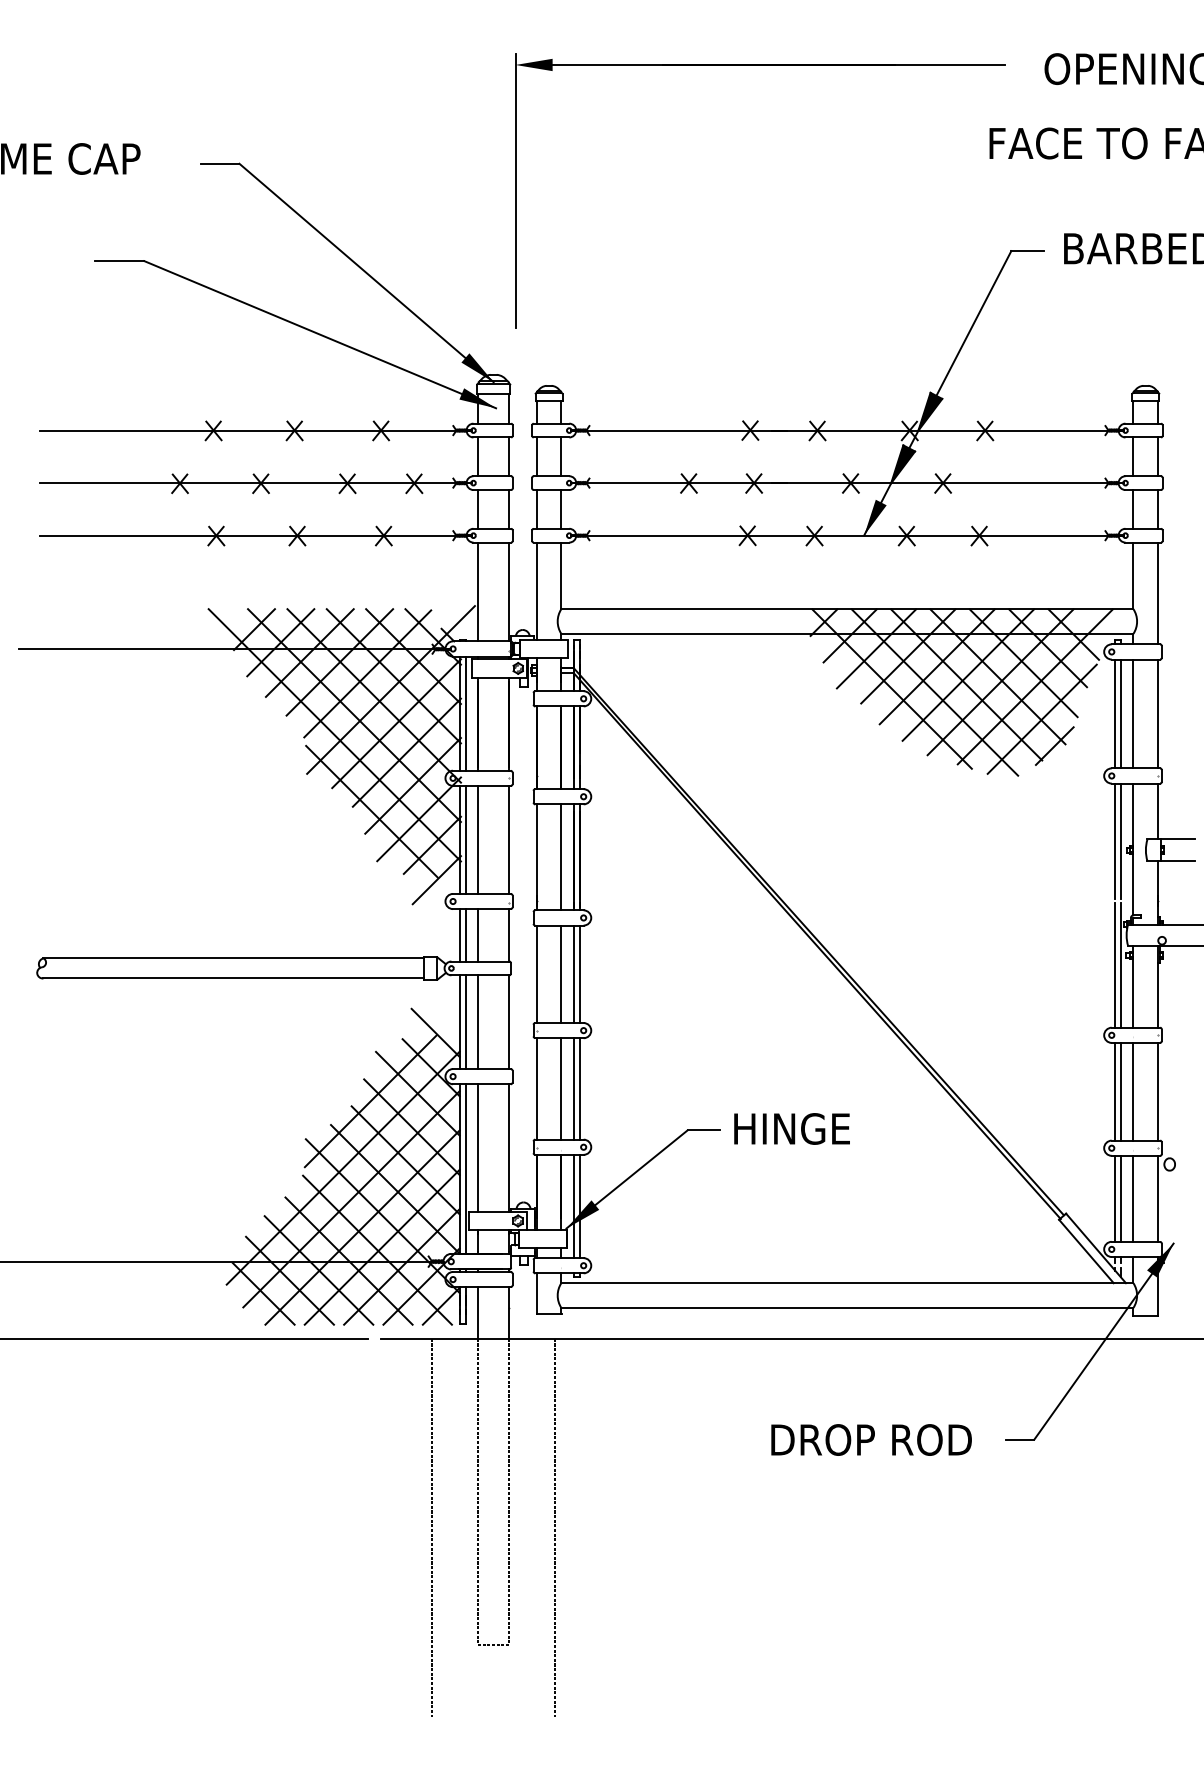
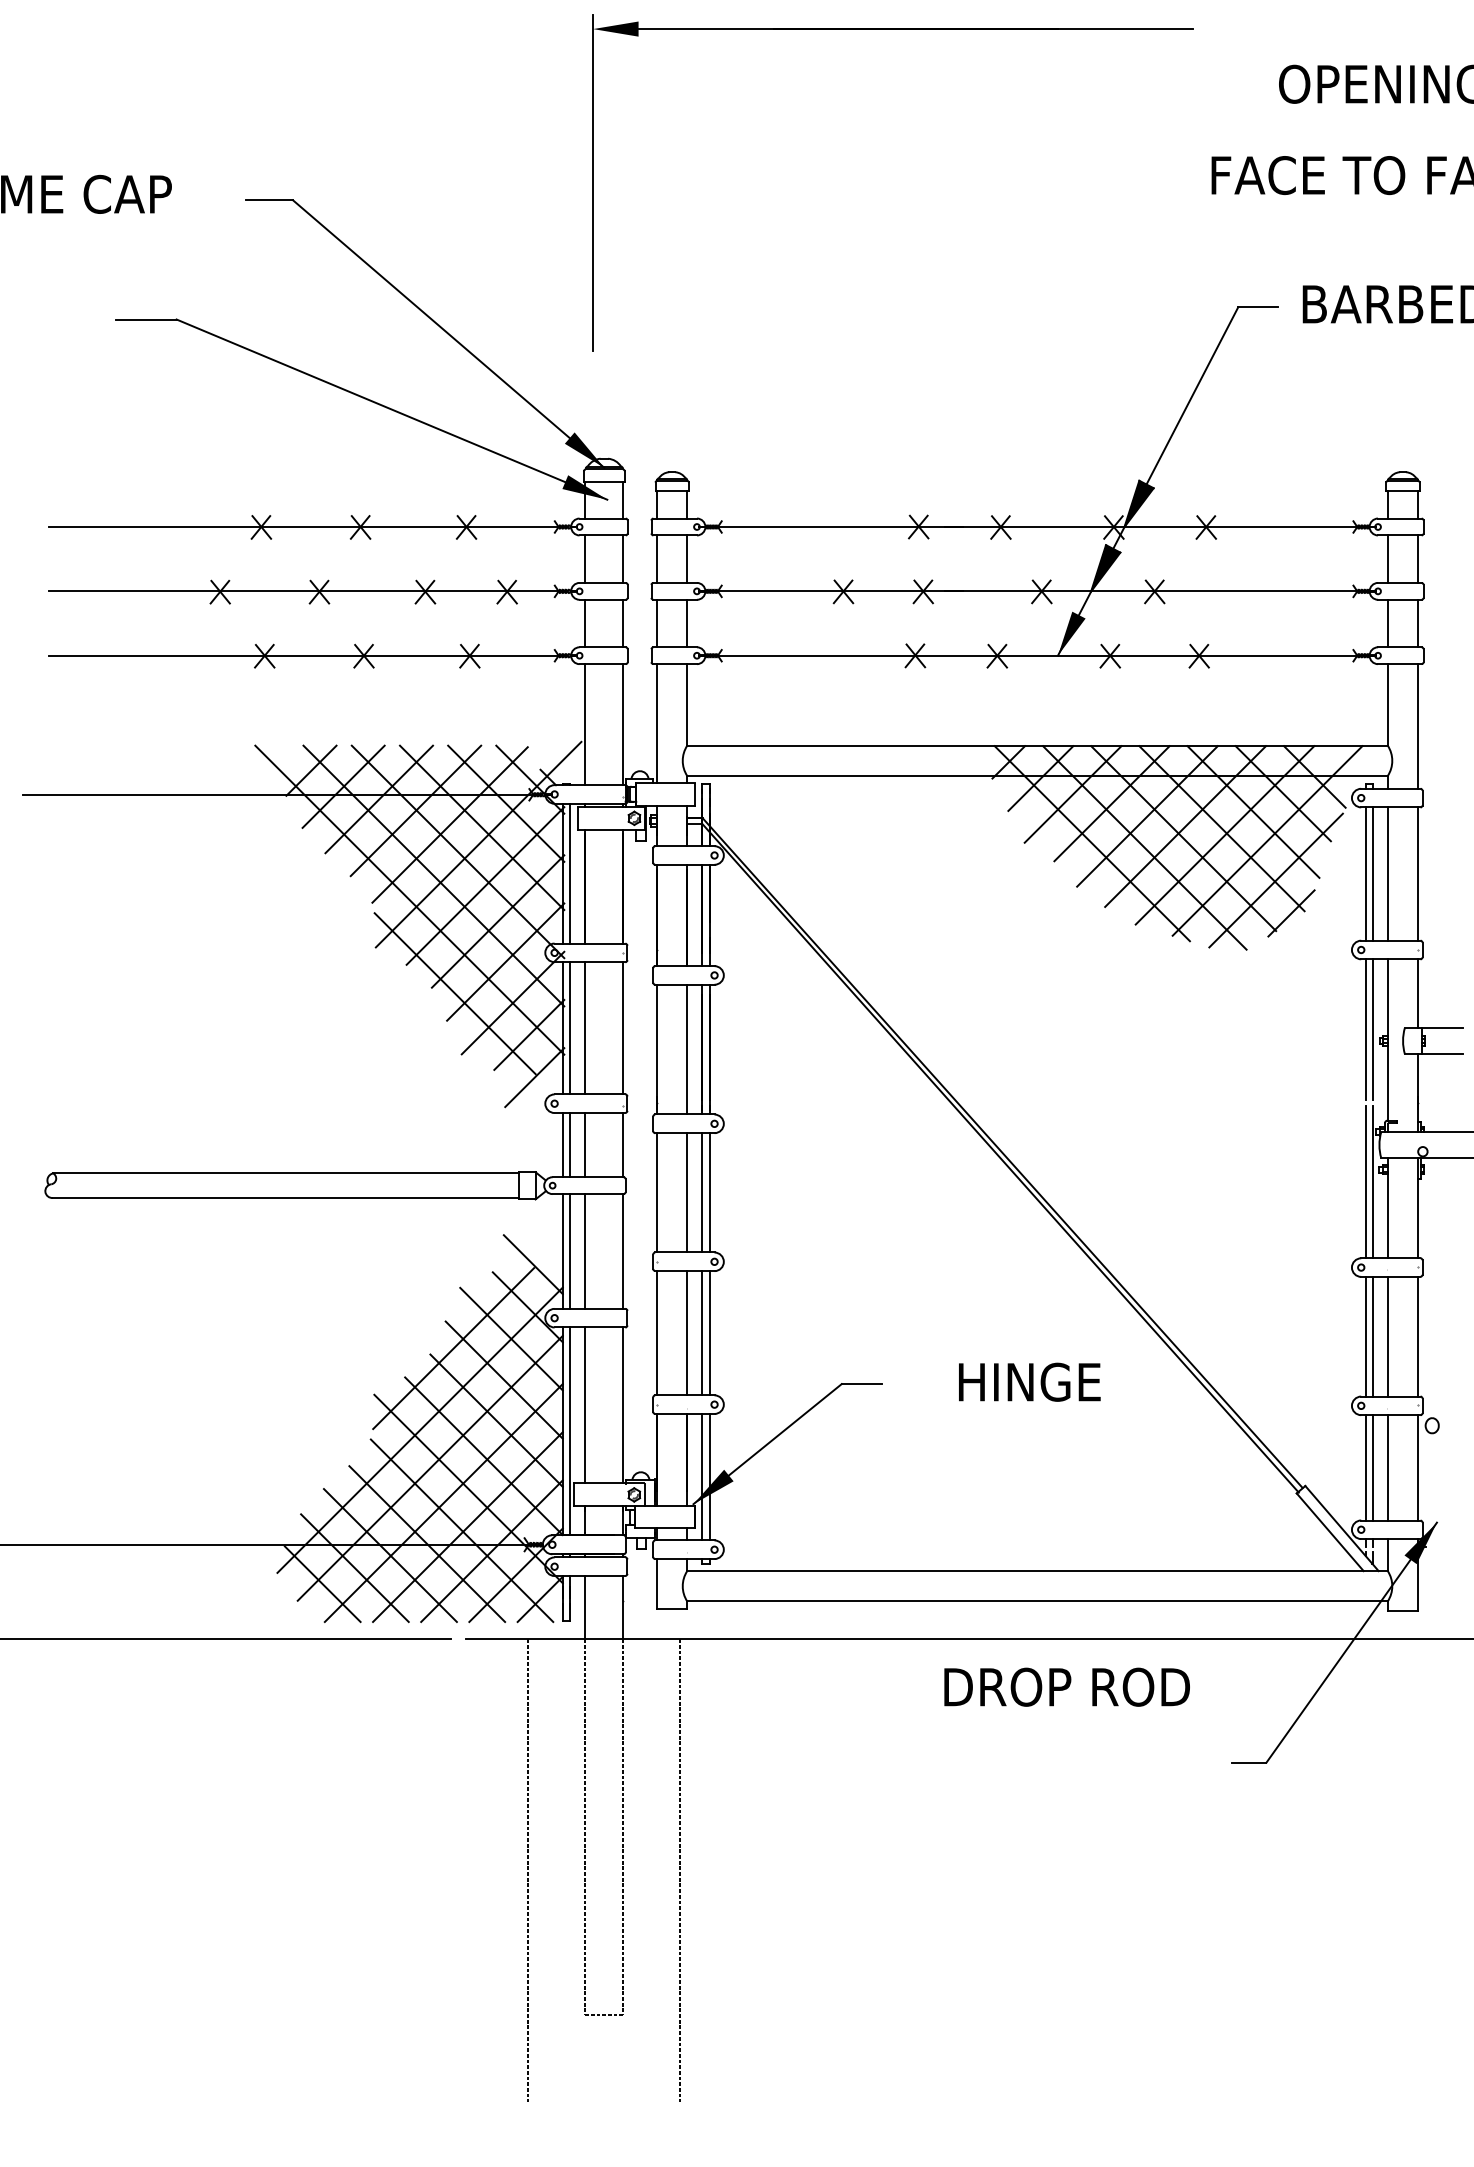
part: (760, 65) -> (893, 29), moved
text: (791, 1128) -> (1029, 1381), moved
text: (871, 1439) -> (1067, 1686), moved

